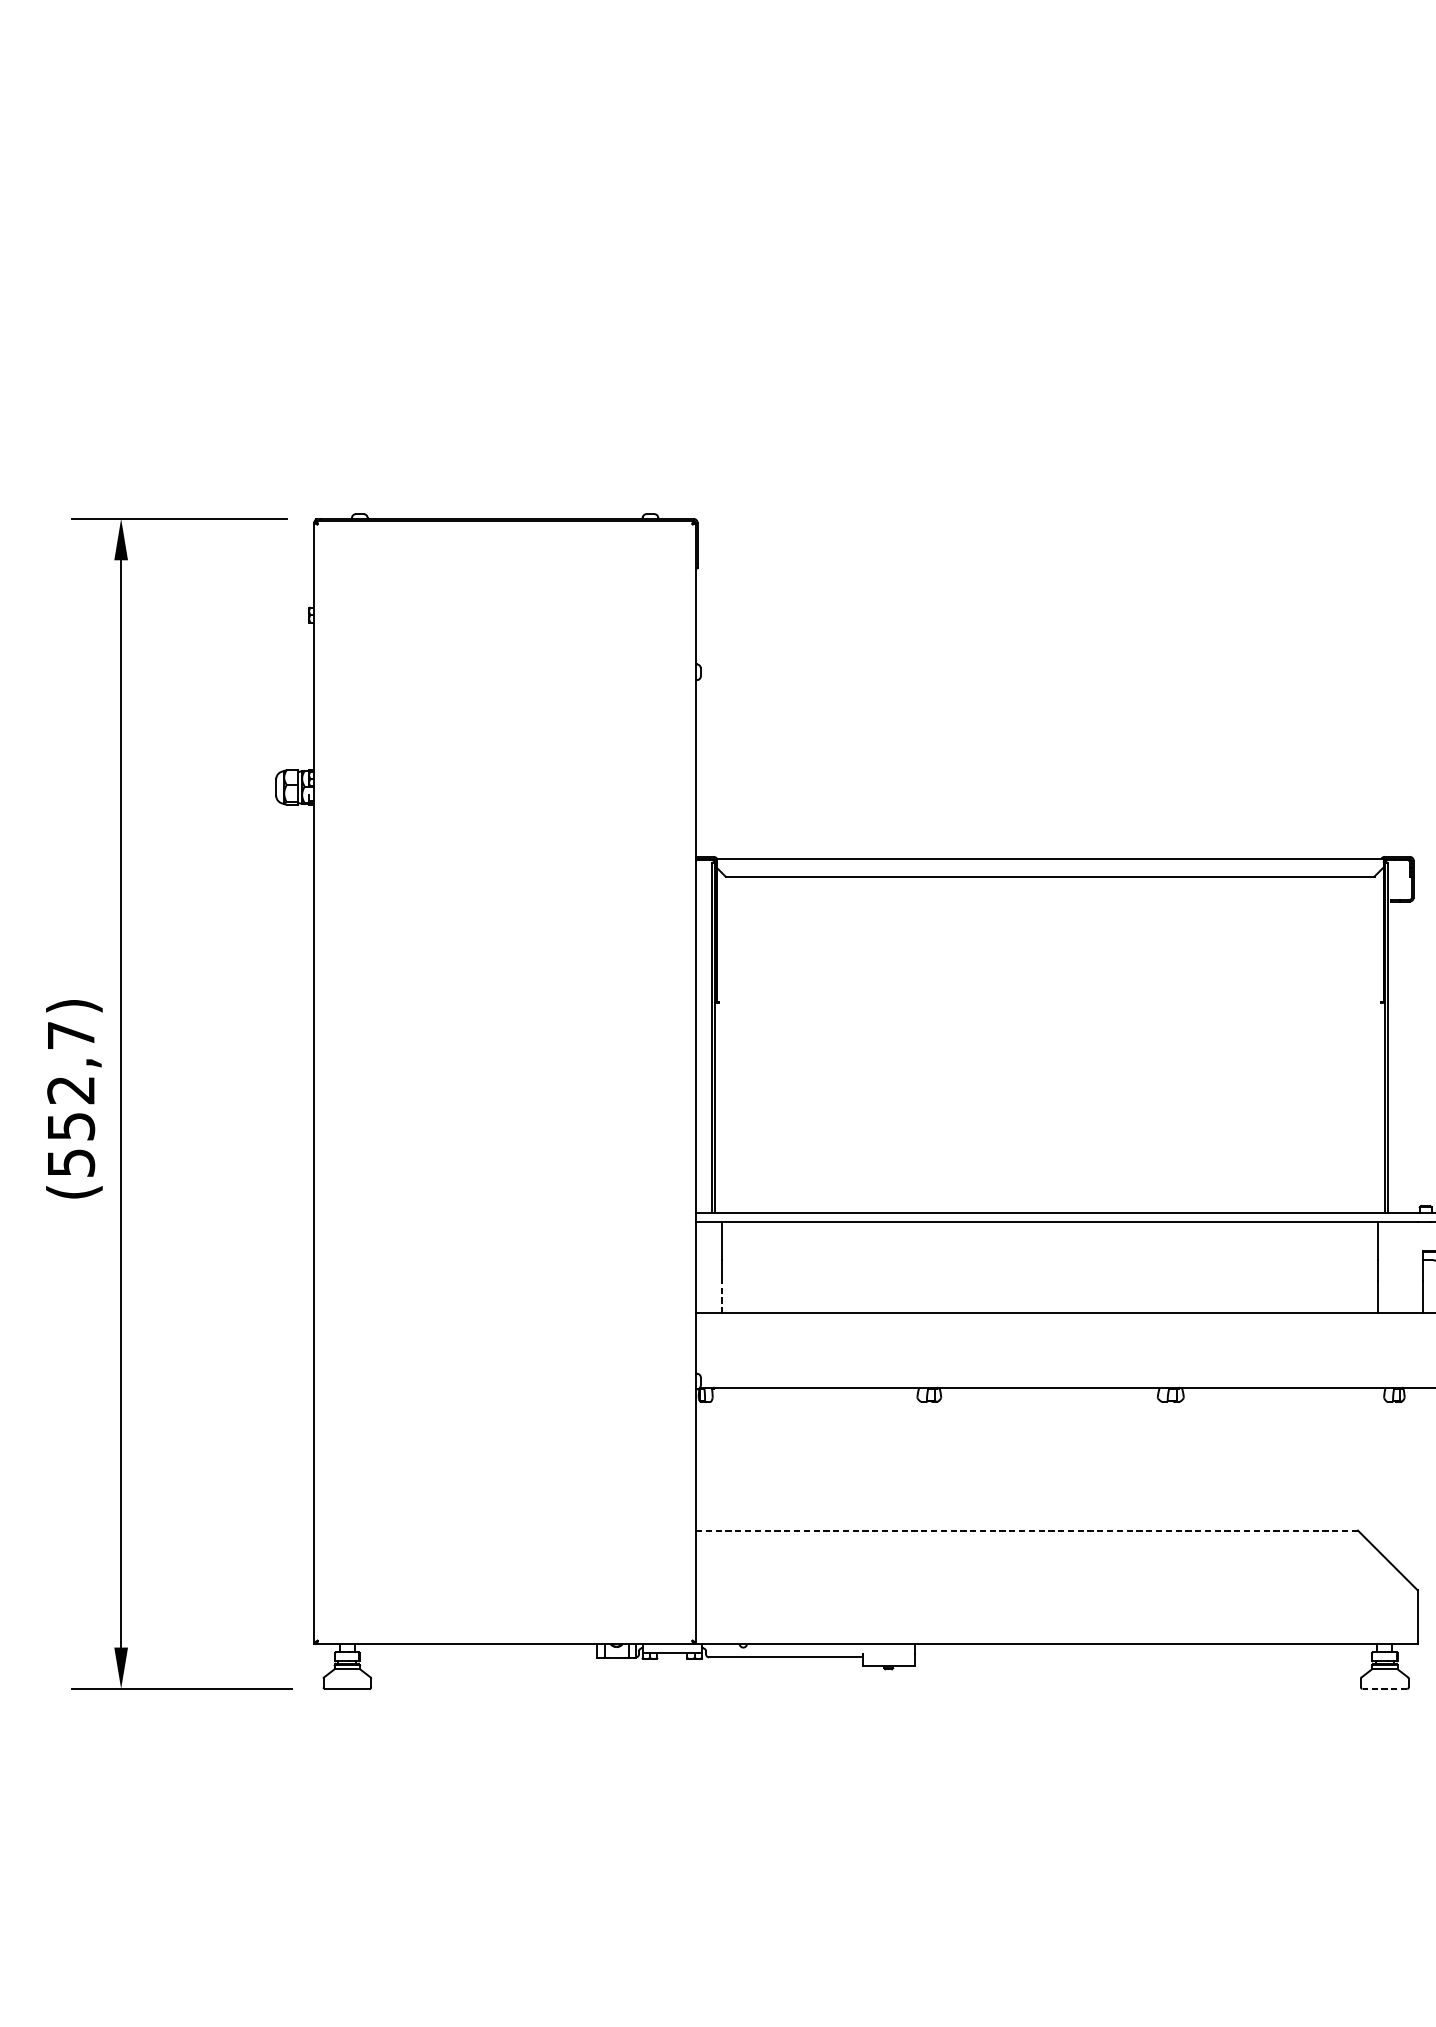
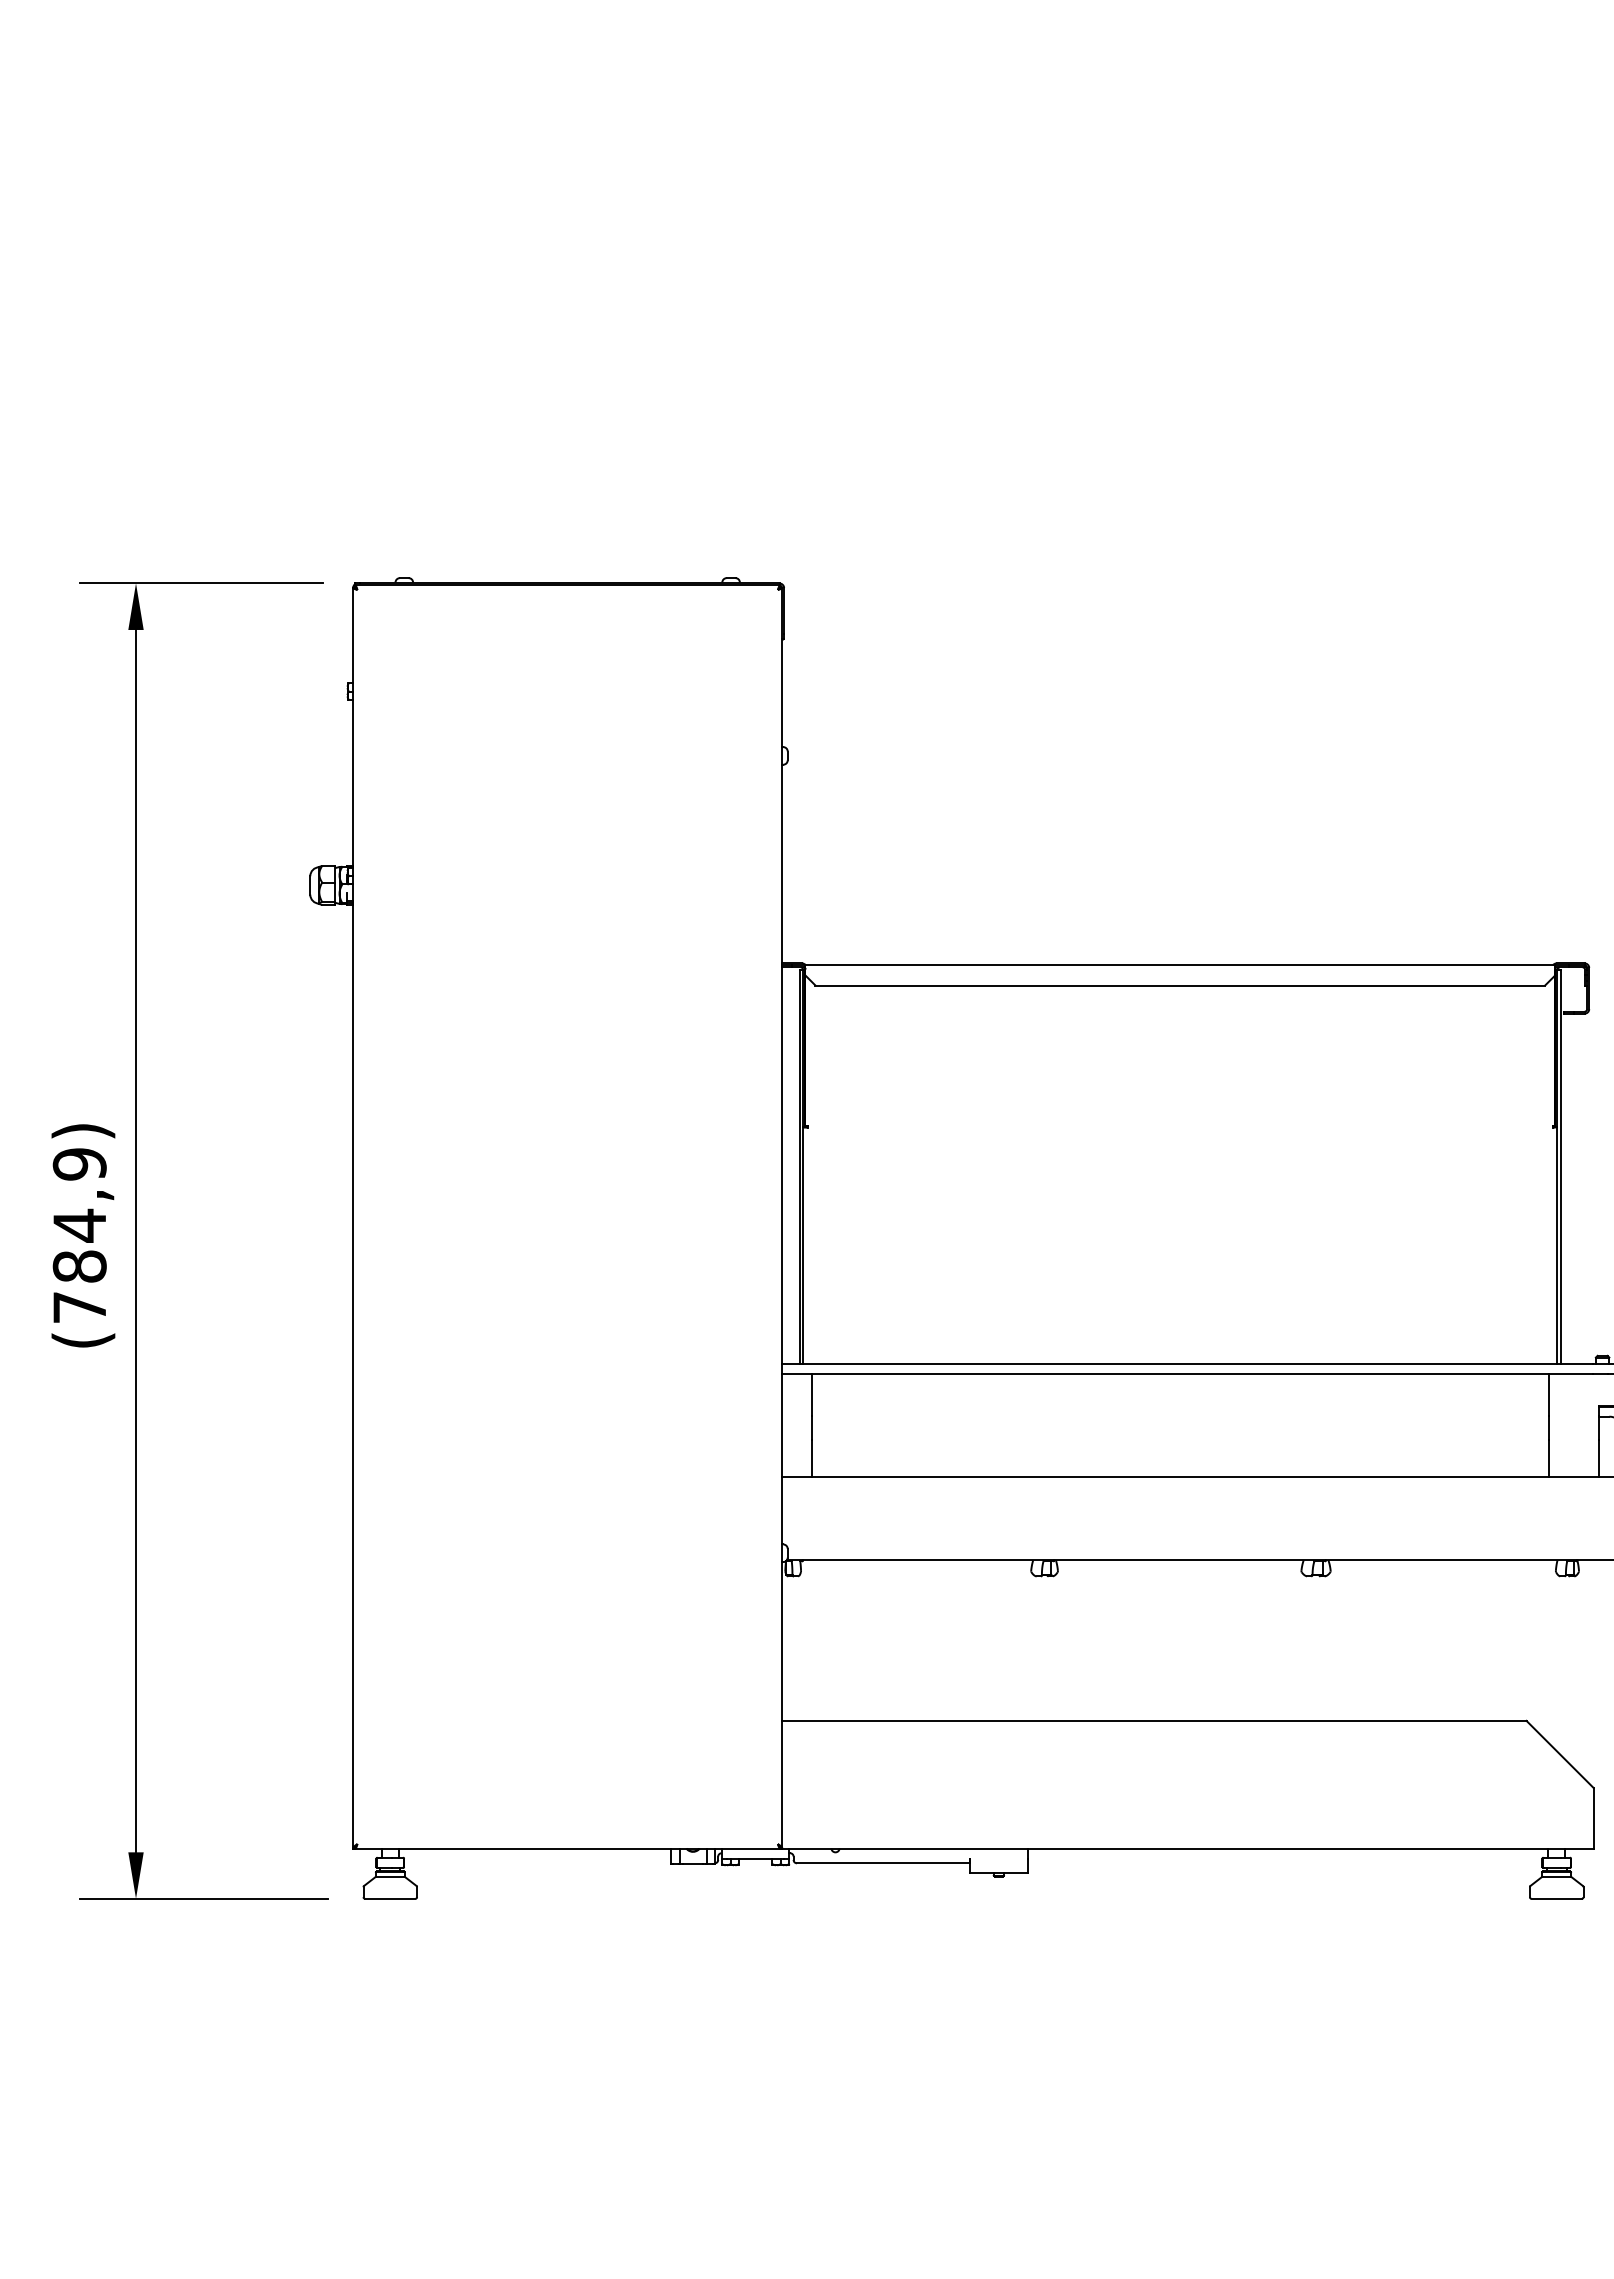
text: (70, 1098) -> (79, 1235), (552,7) -> (784,9)
line: (722, 1296) -> (811, 1457), dashed -> solid
line: (1027, 1530) -> (1154, 1720), dashed -> solid
line: (1384, 1688) -> (1556, 1898), dashed -> solid

